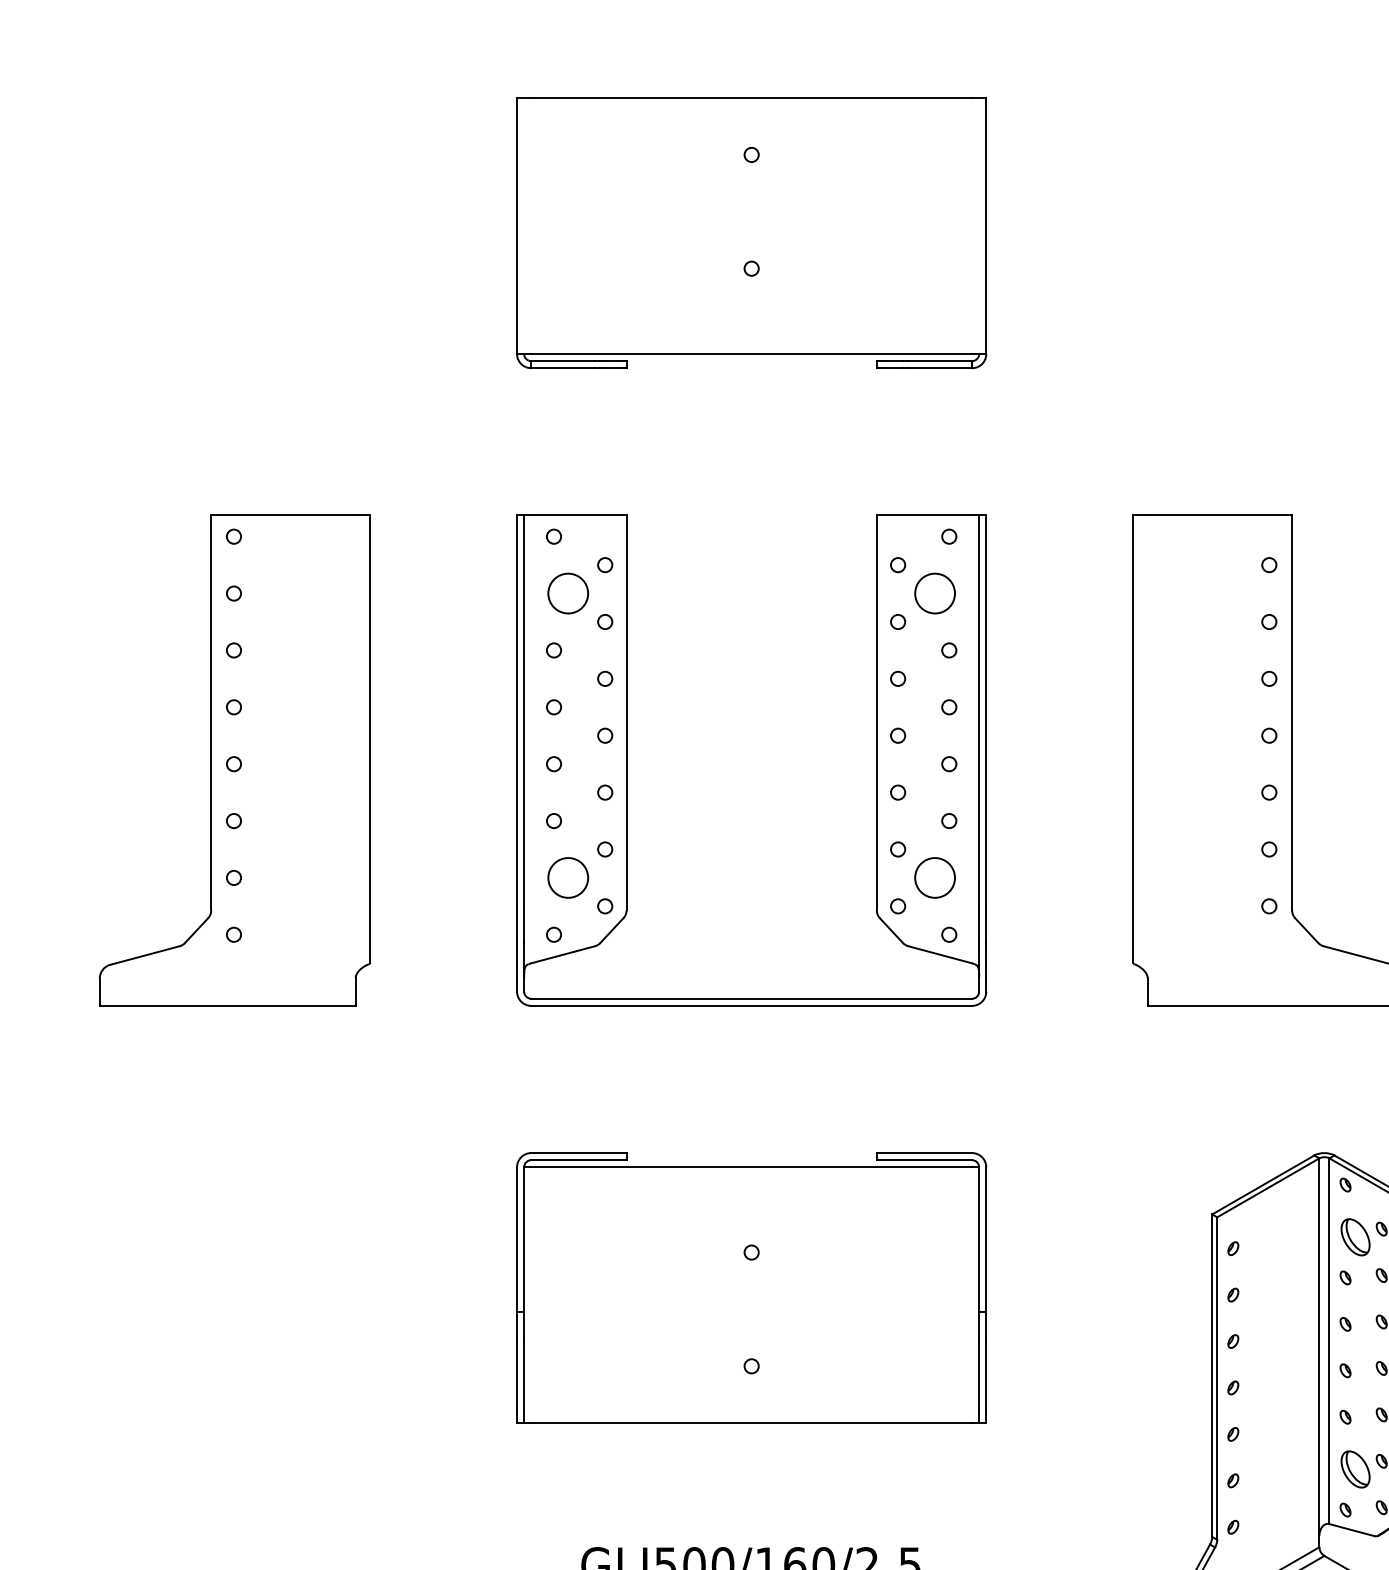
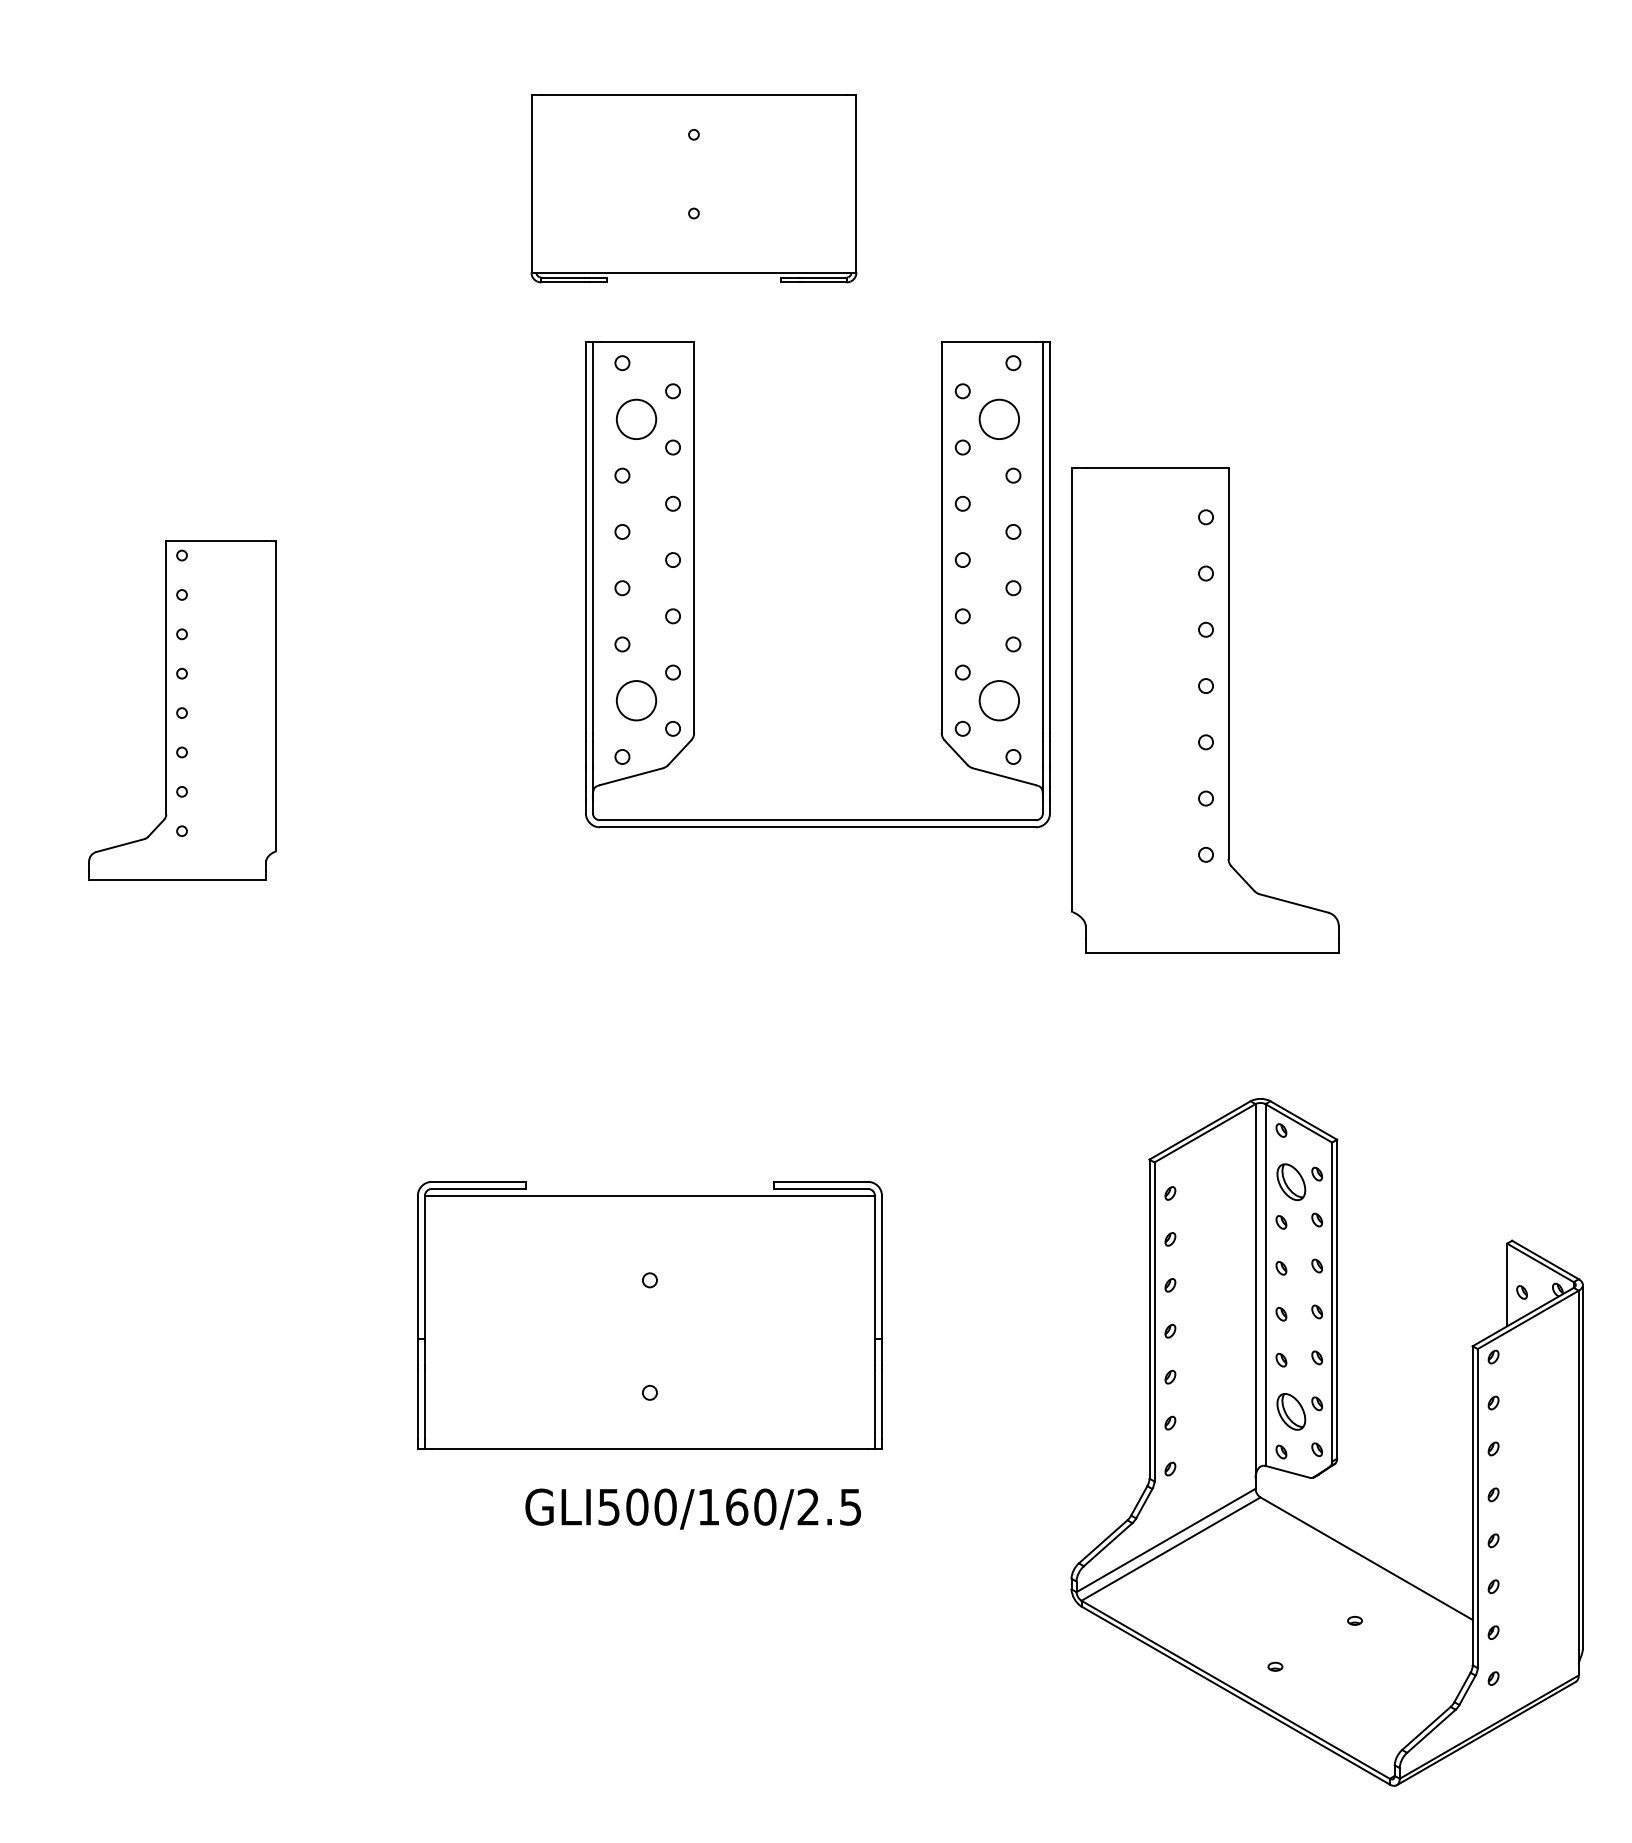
part: (751, 232) -> (693, 188), size x0.7
part: (234, 760) -> (182, 710), size x0.7
part: (626, 760) -> (694, 584), moved
part: (751, 1288) -> (649, 1315), moved

